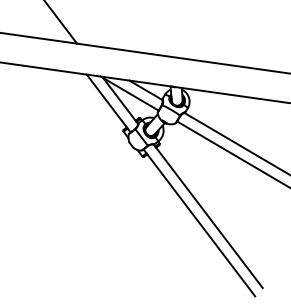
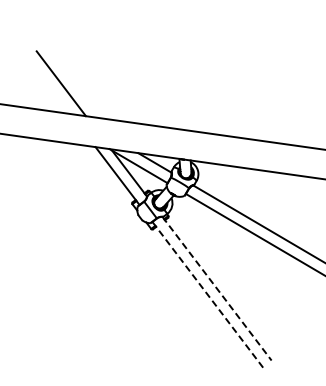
line: (208, 216) -> (217, 289), solid -> dashed
line: (199, 222) -> (208, 295), solid -> dashed

